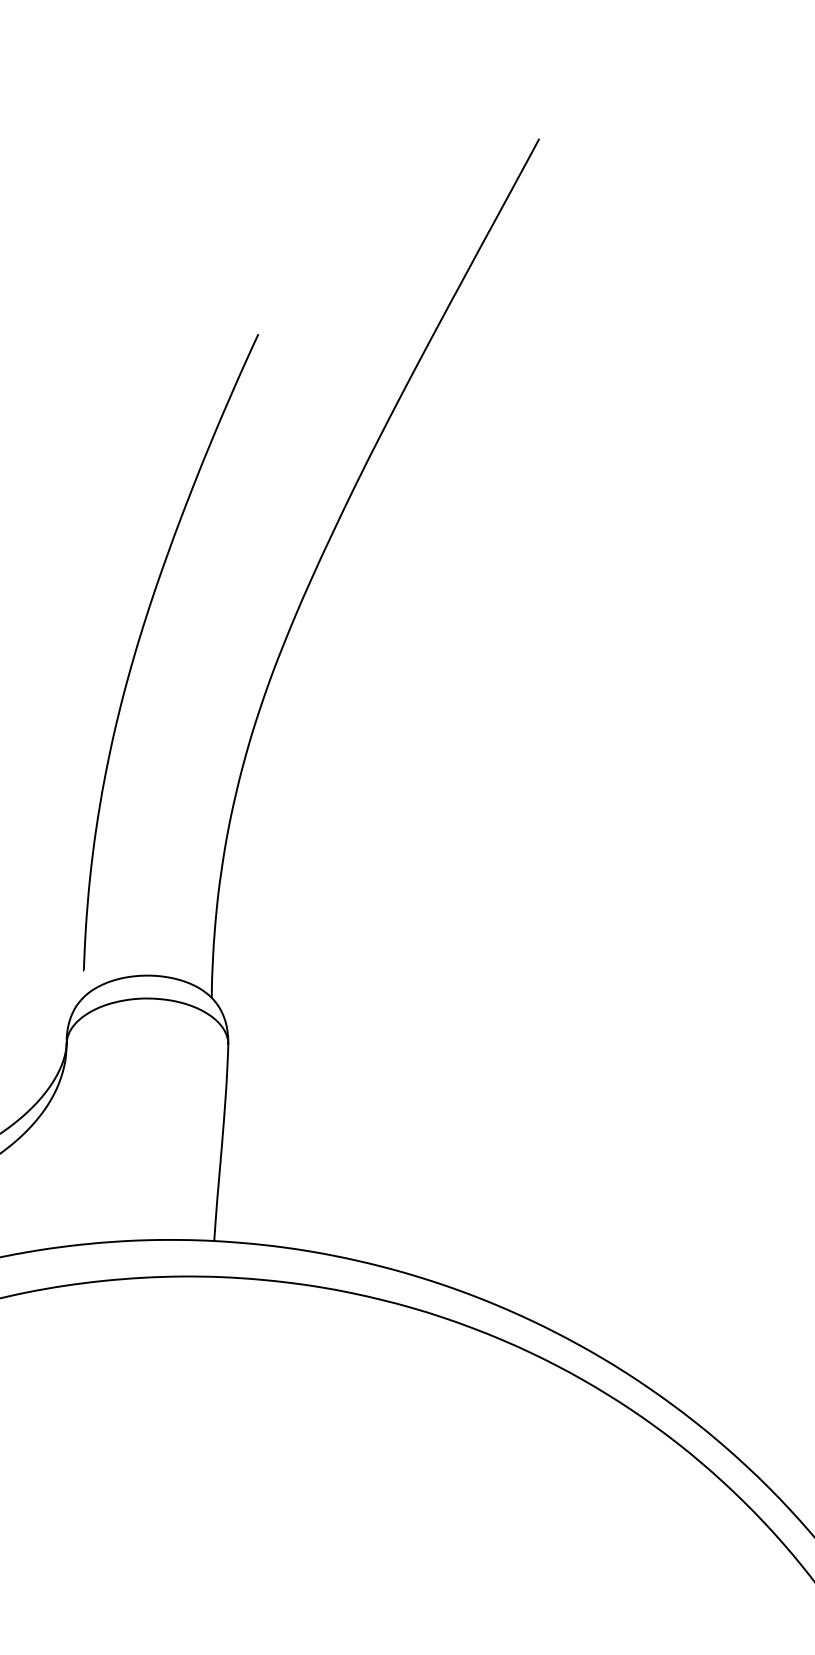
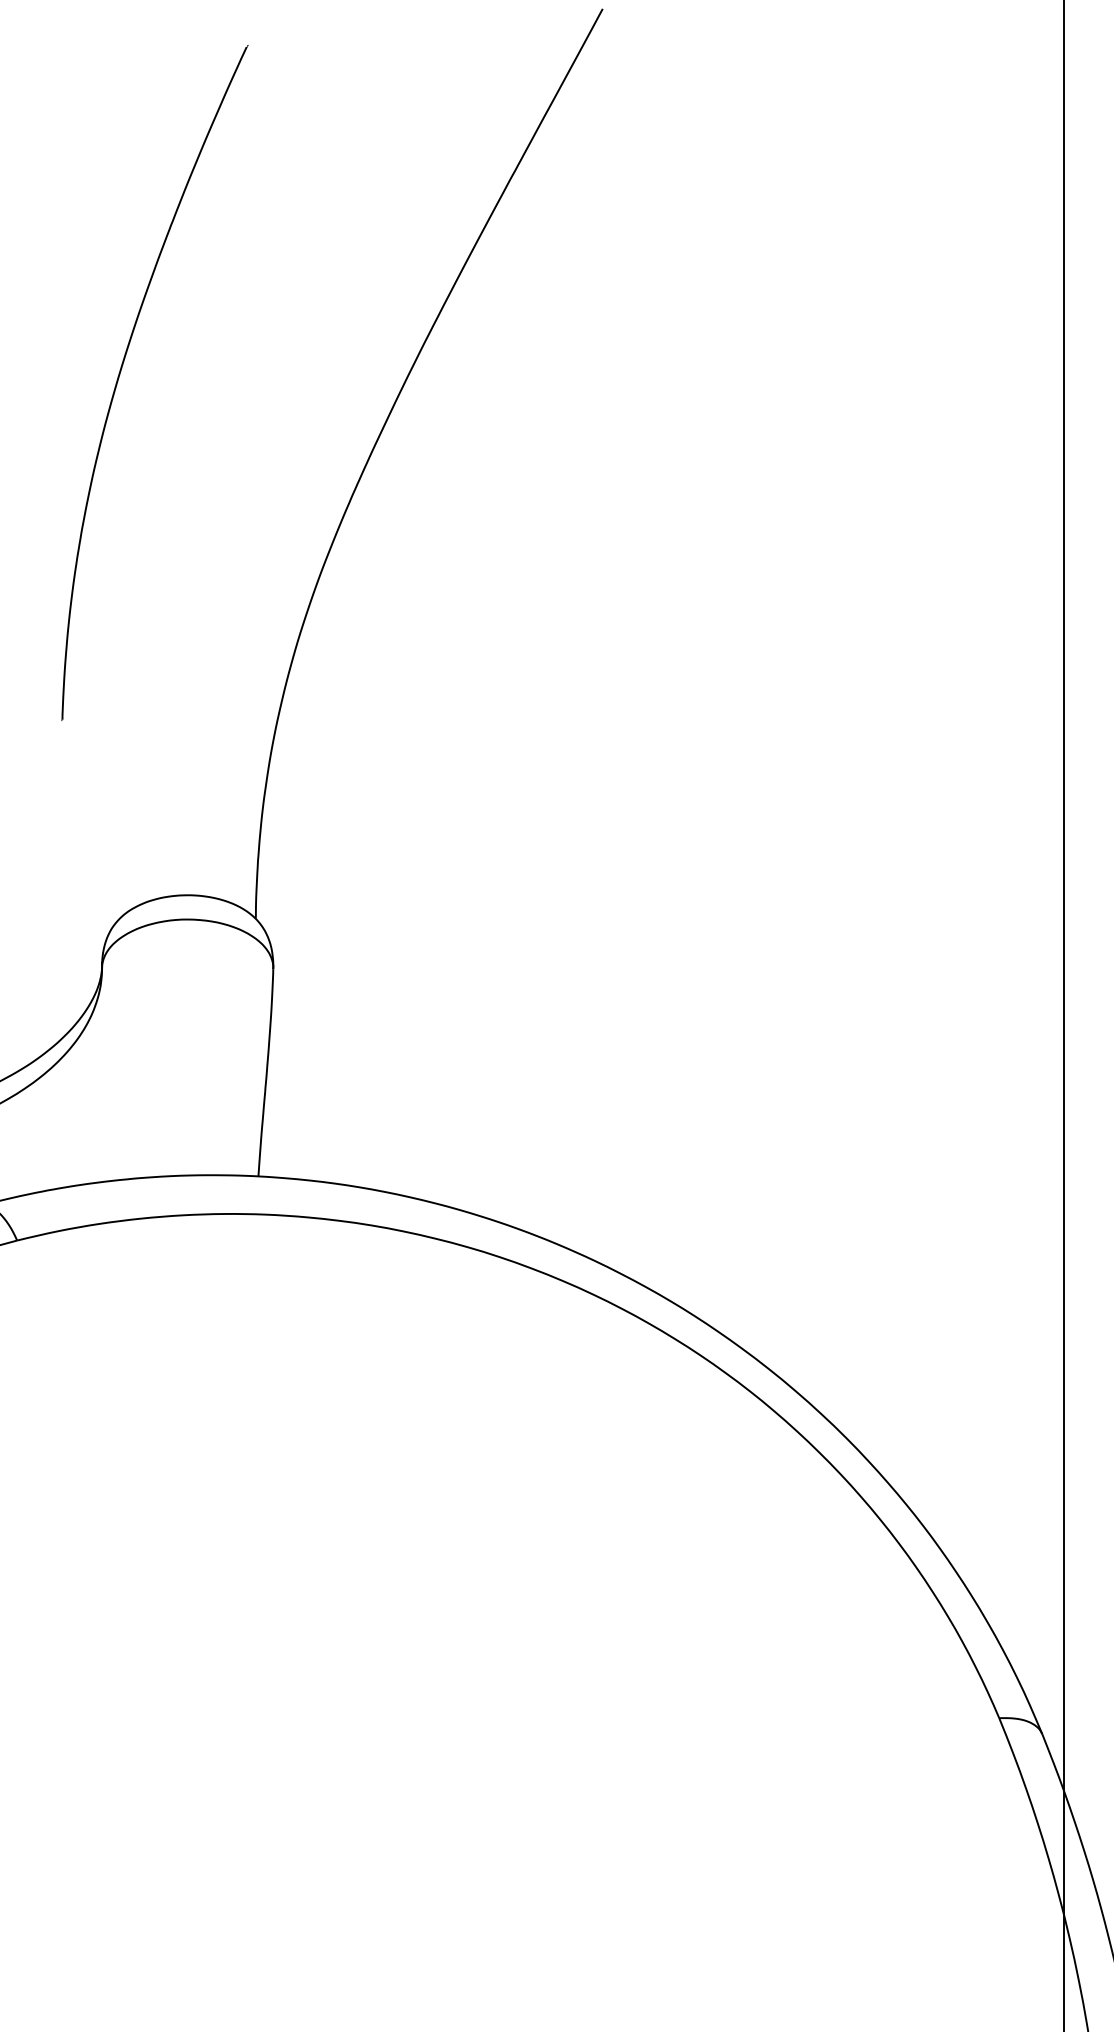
curve: (139, 641) -> (121, 371), moved

